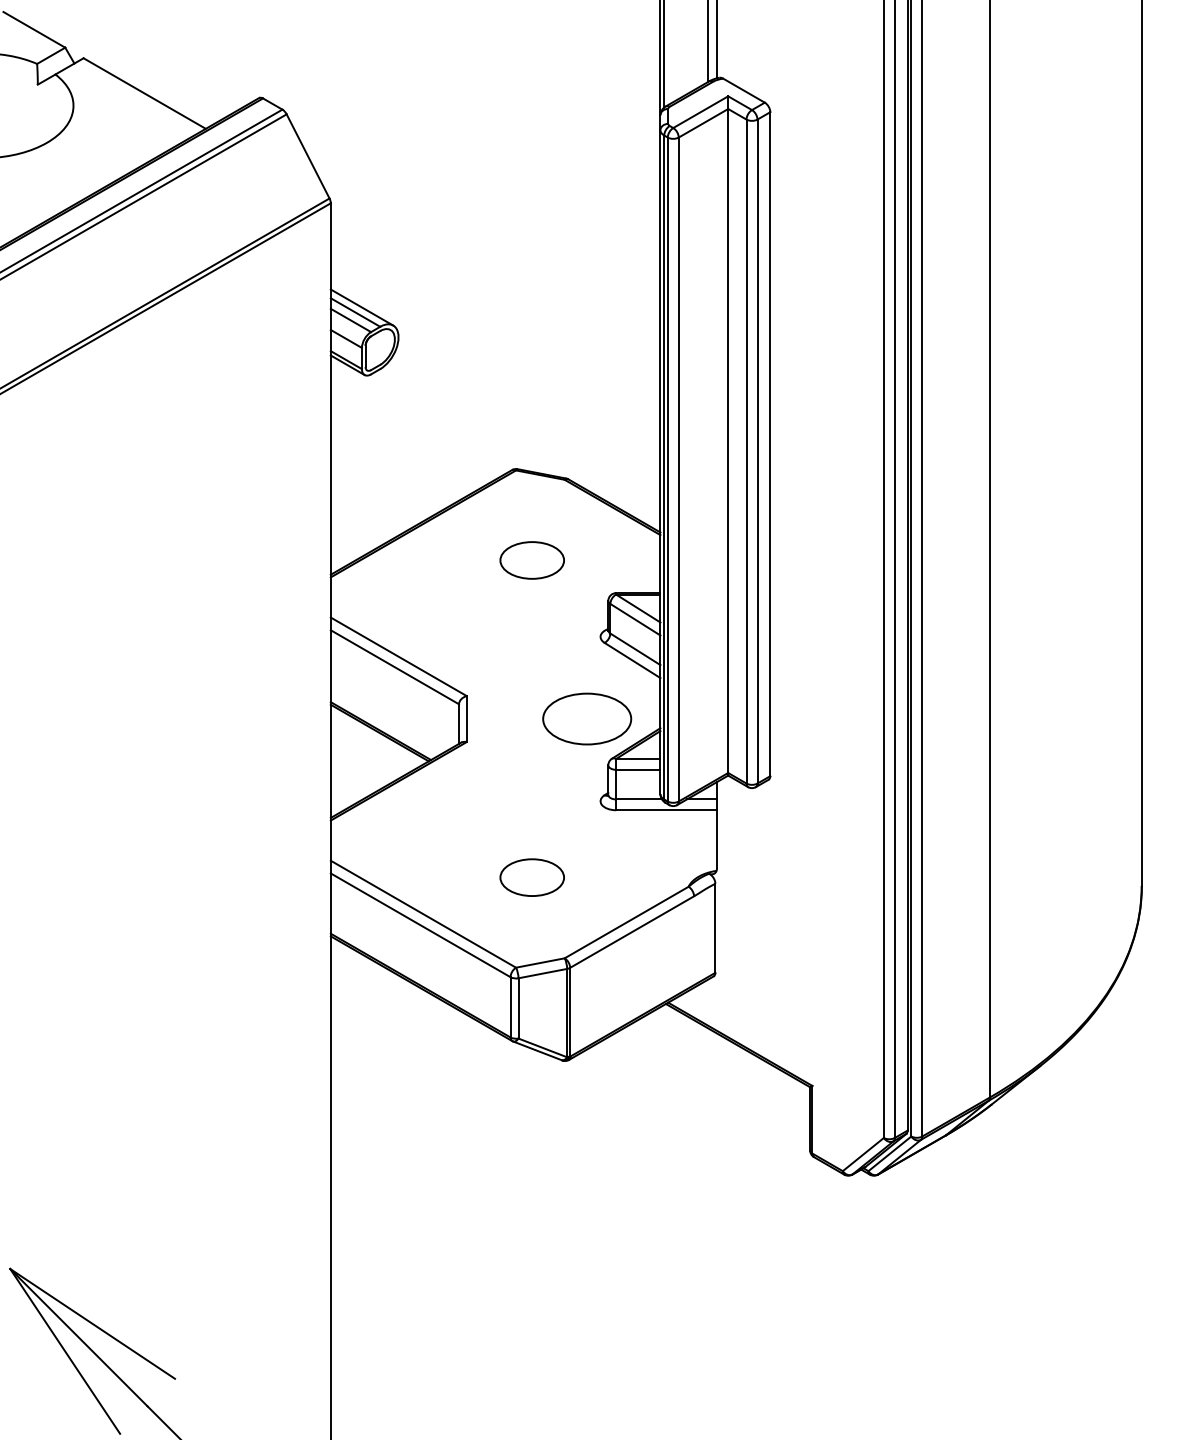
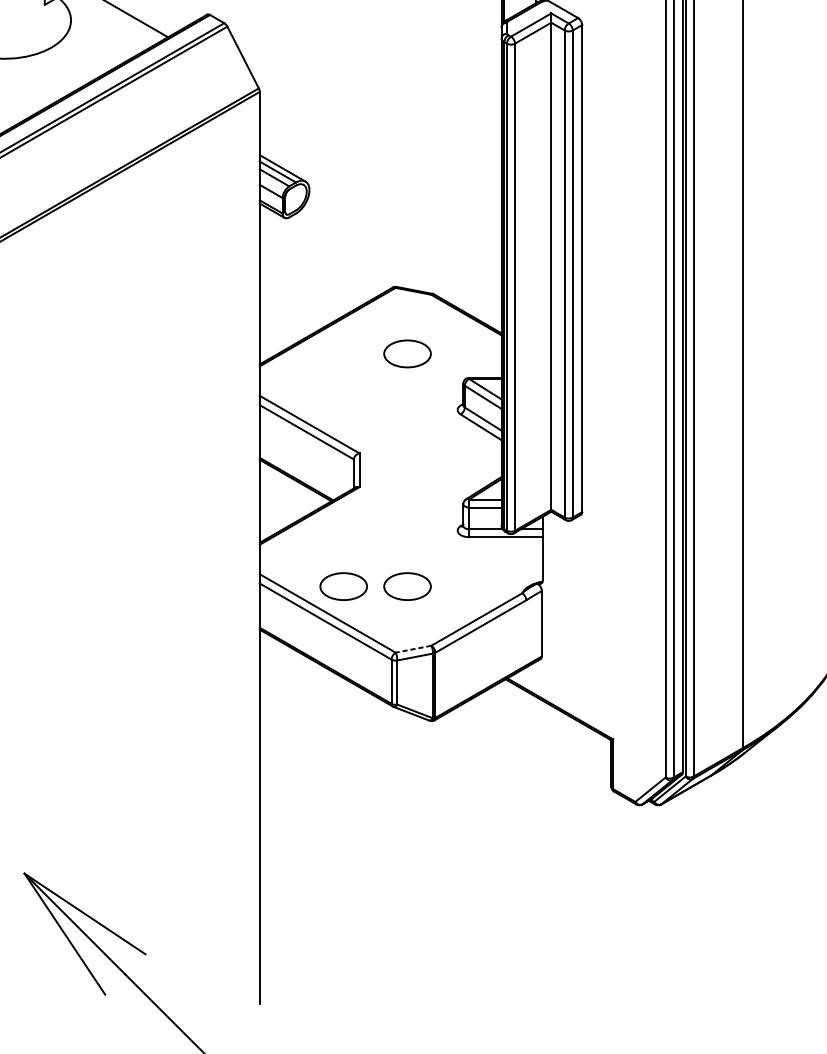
part: (587, 718) -> (448, 469), removed
part: (444, 877) -> (343, 586), added
line: (540, 963) -> (413, 649), solid -> dashed

